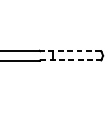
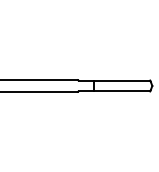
line: (70, 51) -> (114, 80), dashed -> solid
line: (70, 60) -> (114, 91), dashed -> solid

